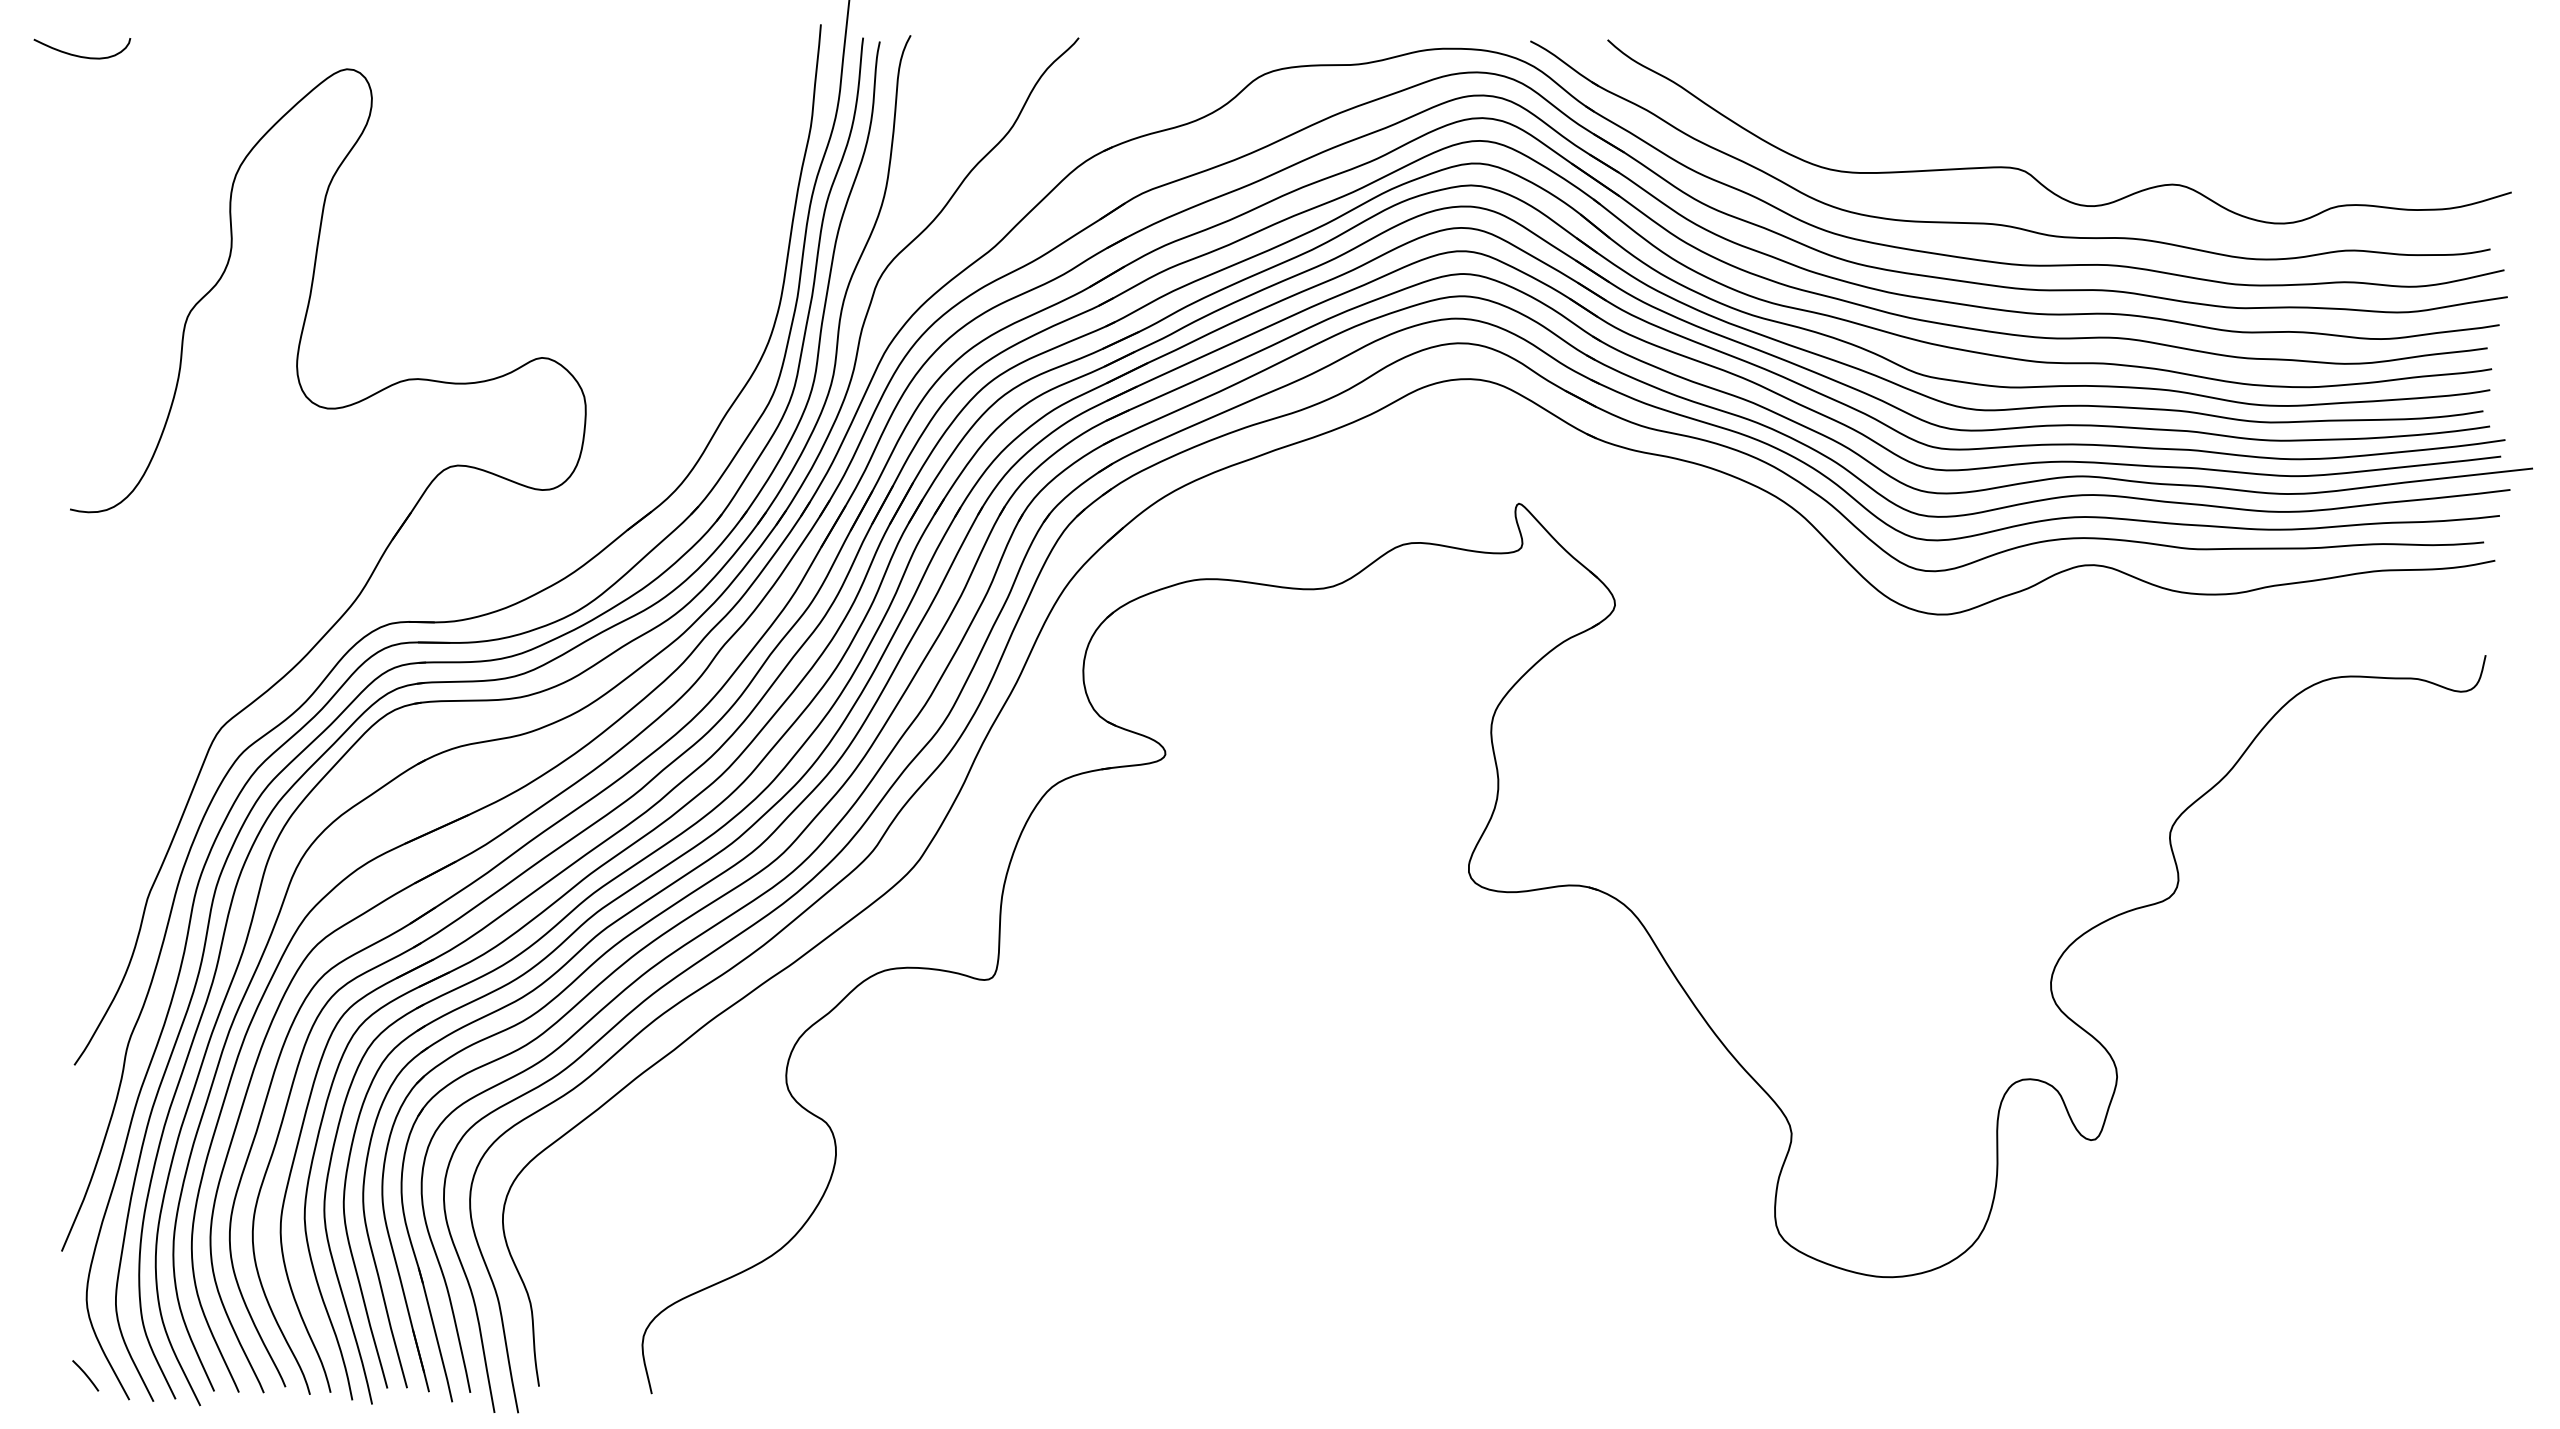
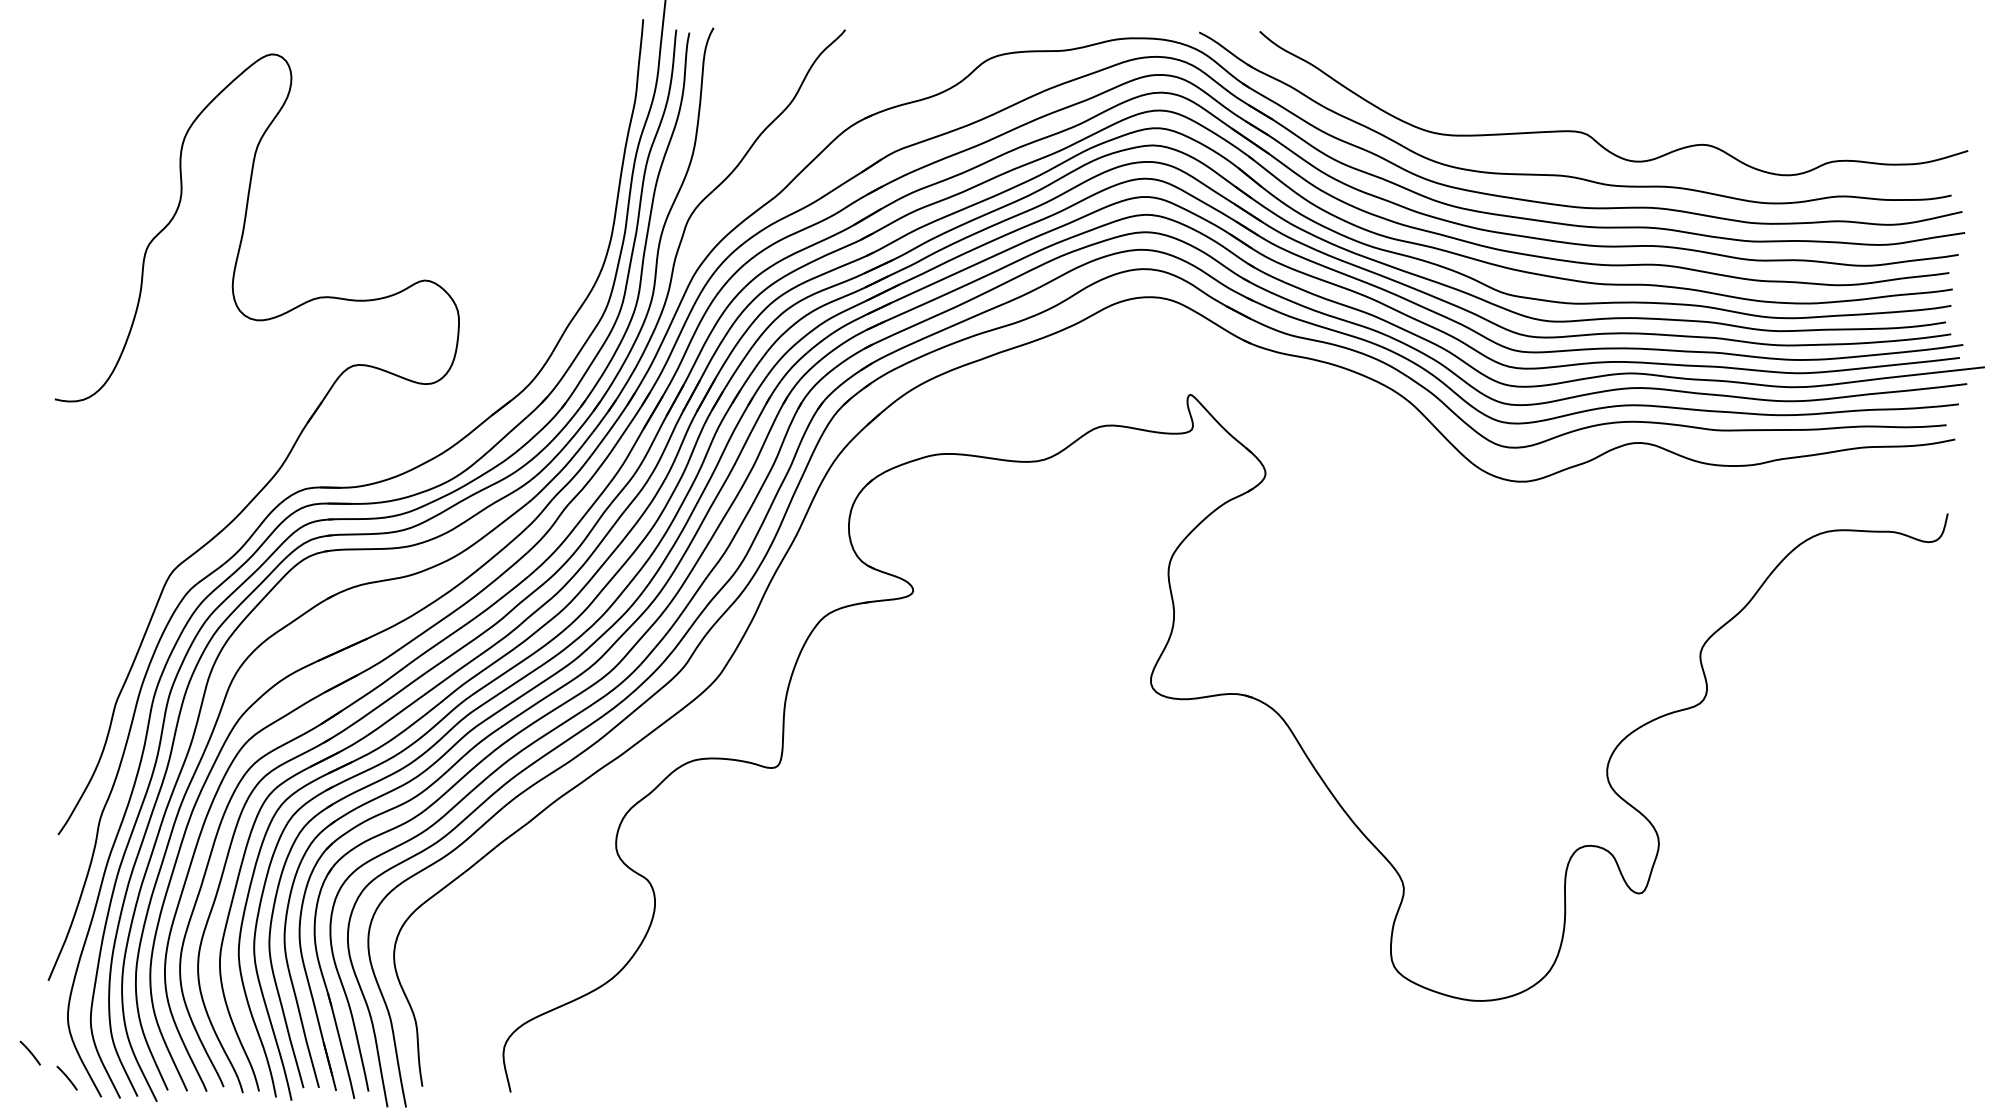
curve: (80, 55) -> (63, 43), removed
curve: (38, 1343) -> (30, 1052), added

